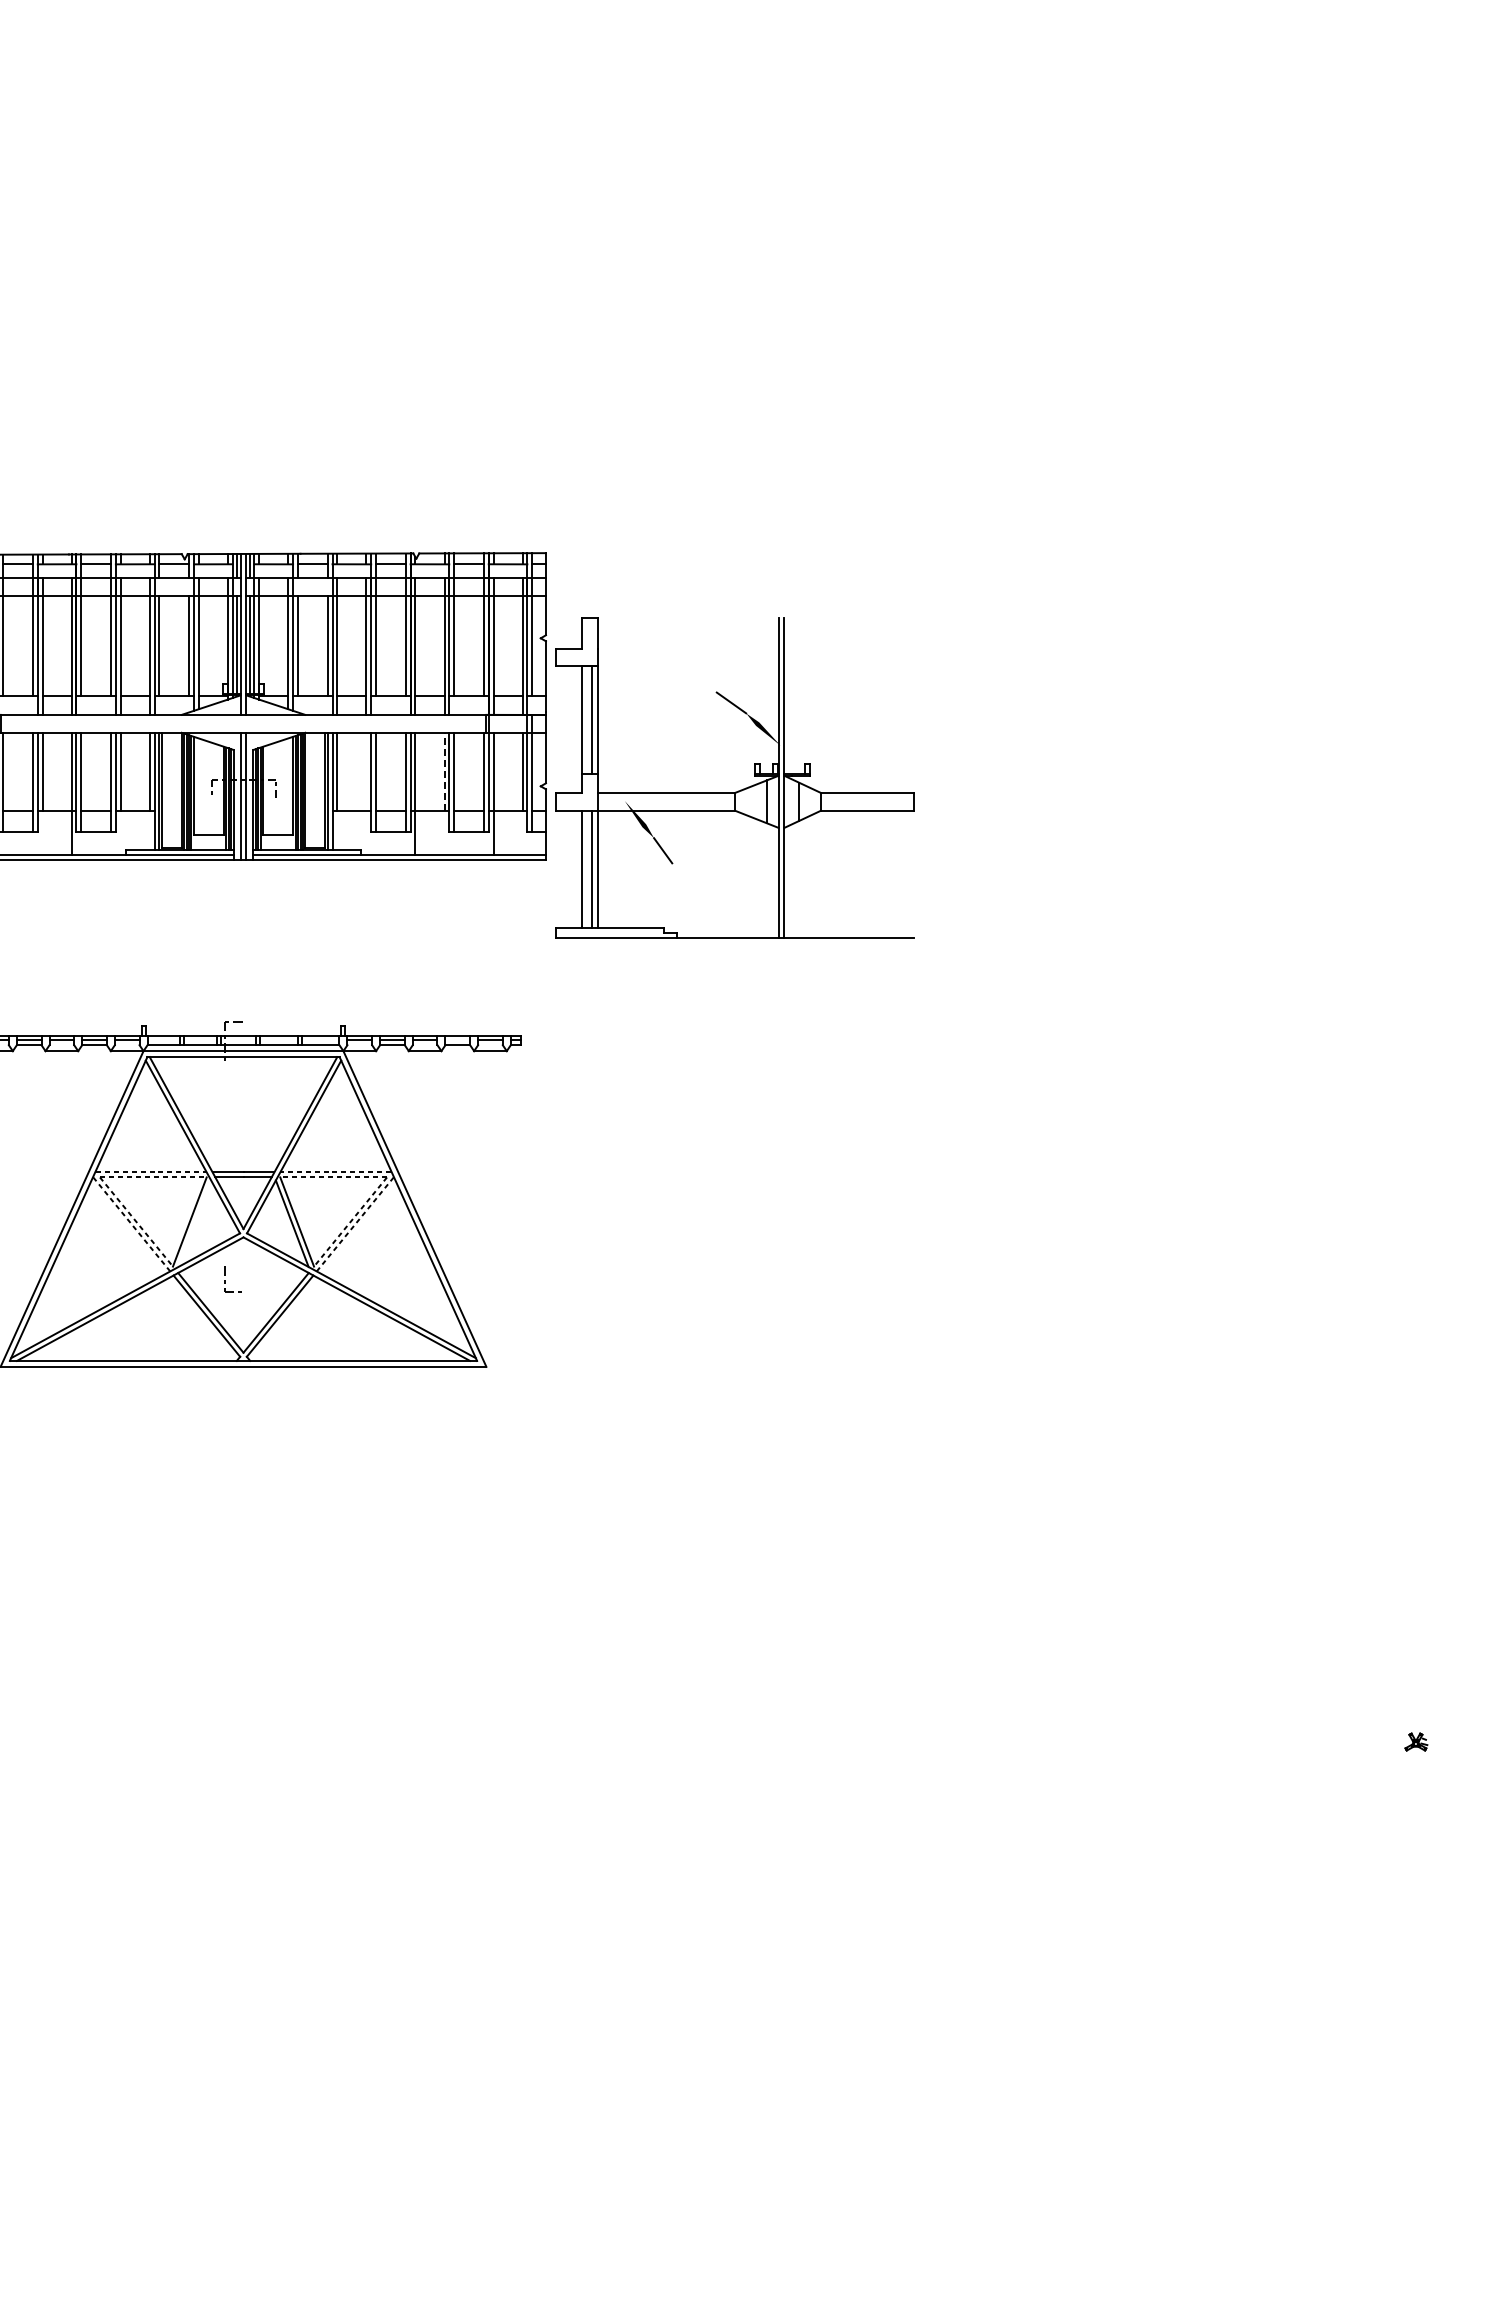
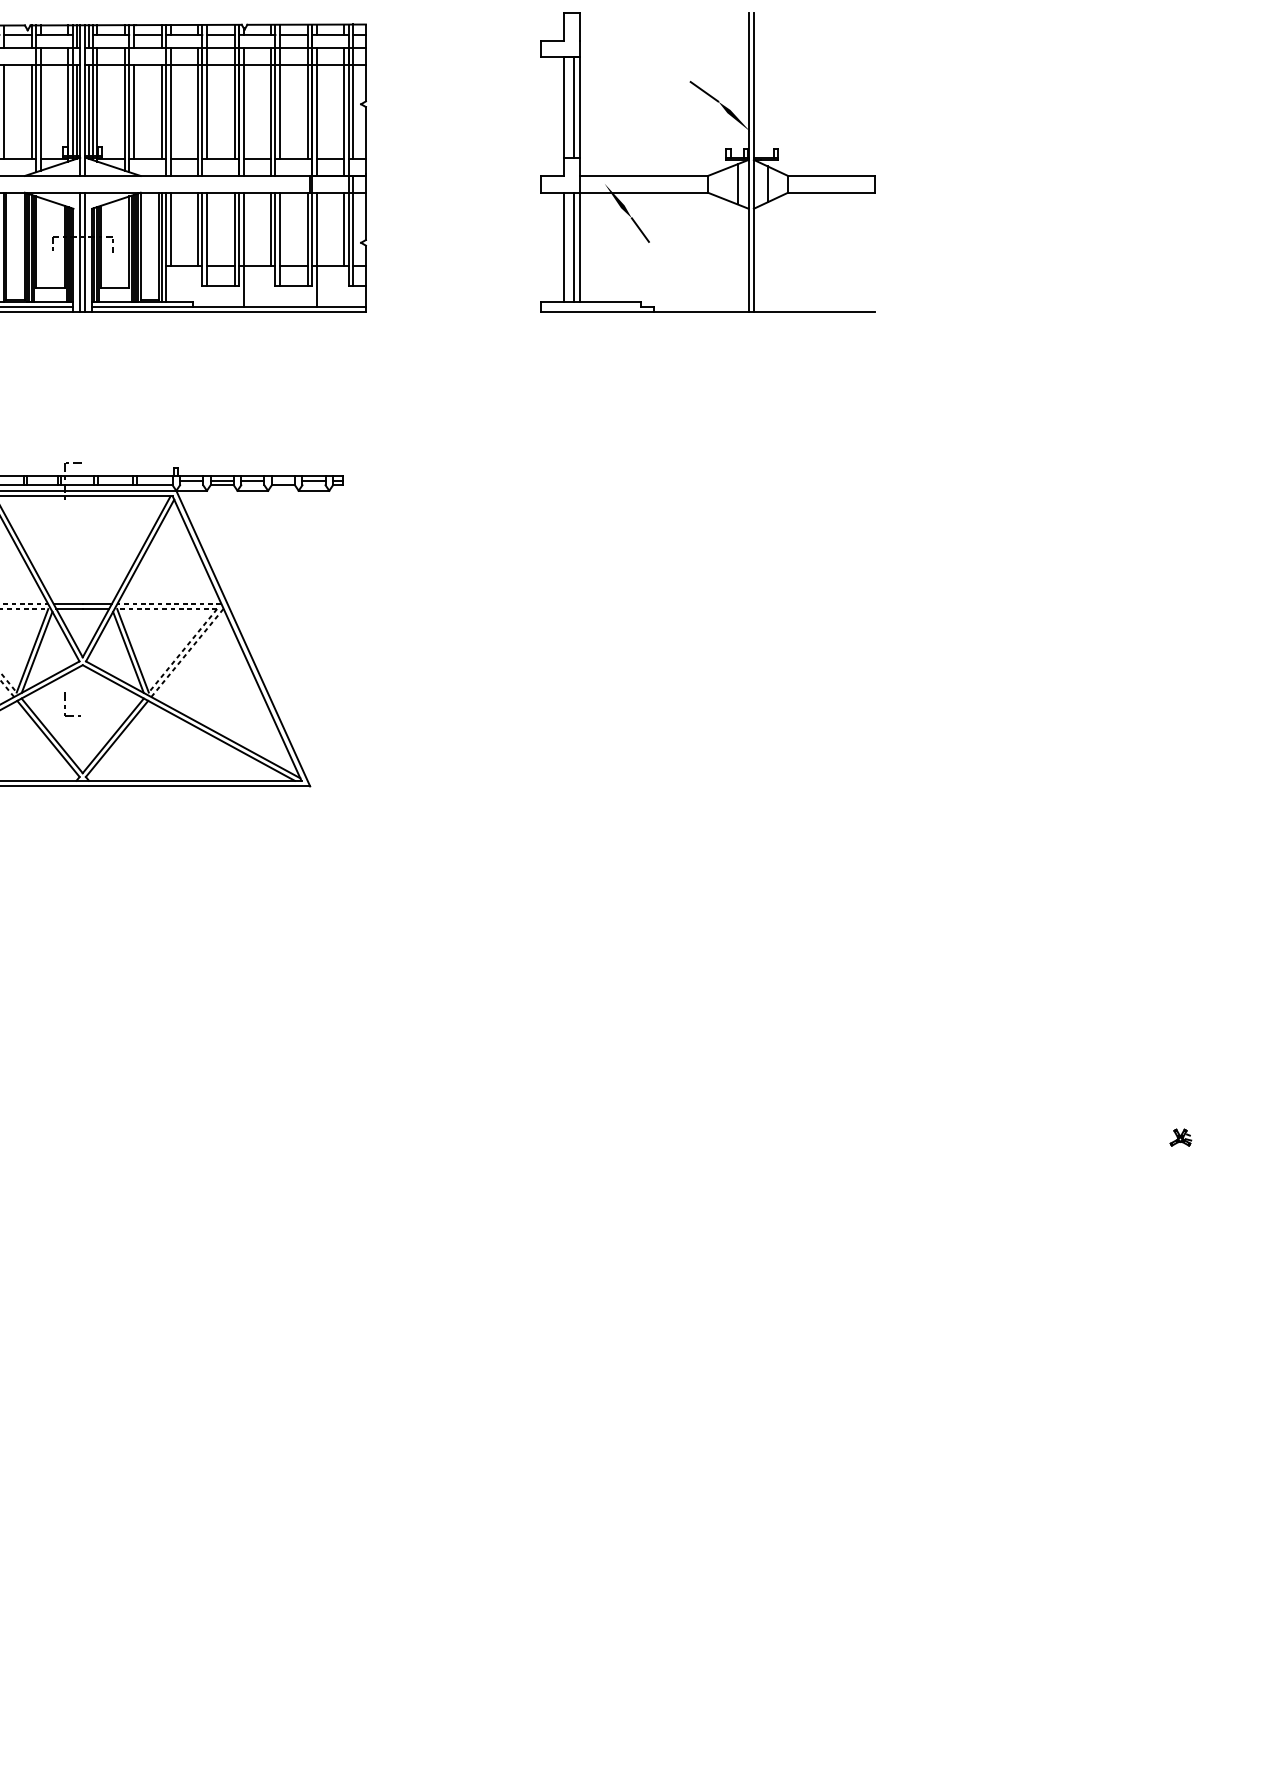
line: (366, 771) -> (197, 228), added
line: (444, 771) -> (270, 228), dashed -> solid
part: (740, 789) -> (712, 172), moved
line: (194, 1223) -> (36, 652), added

